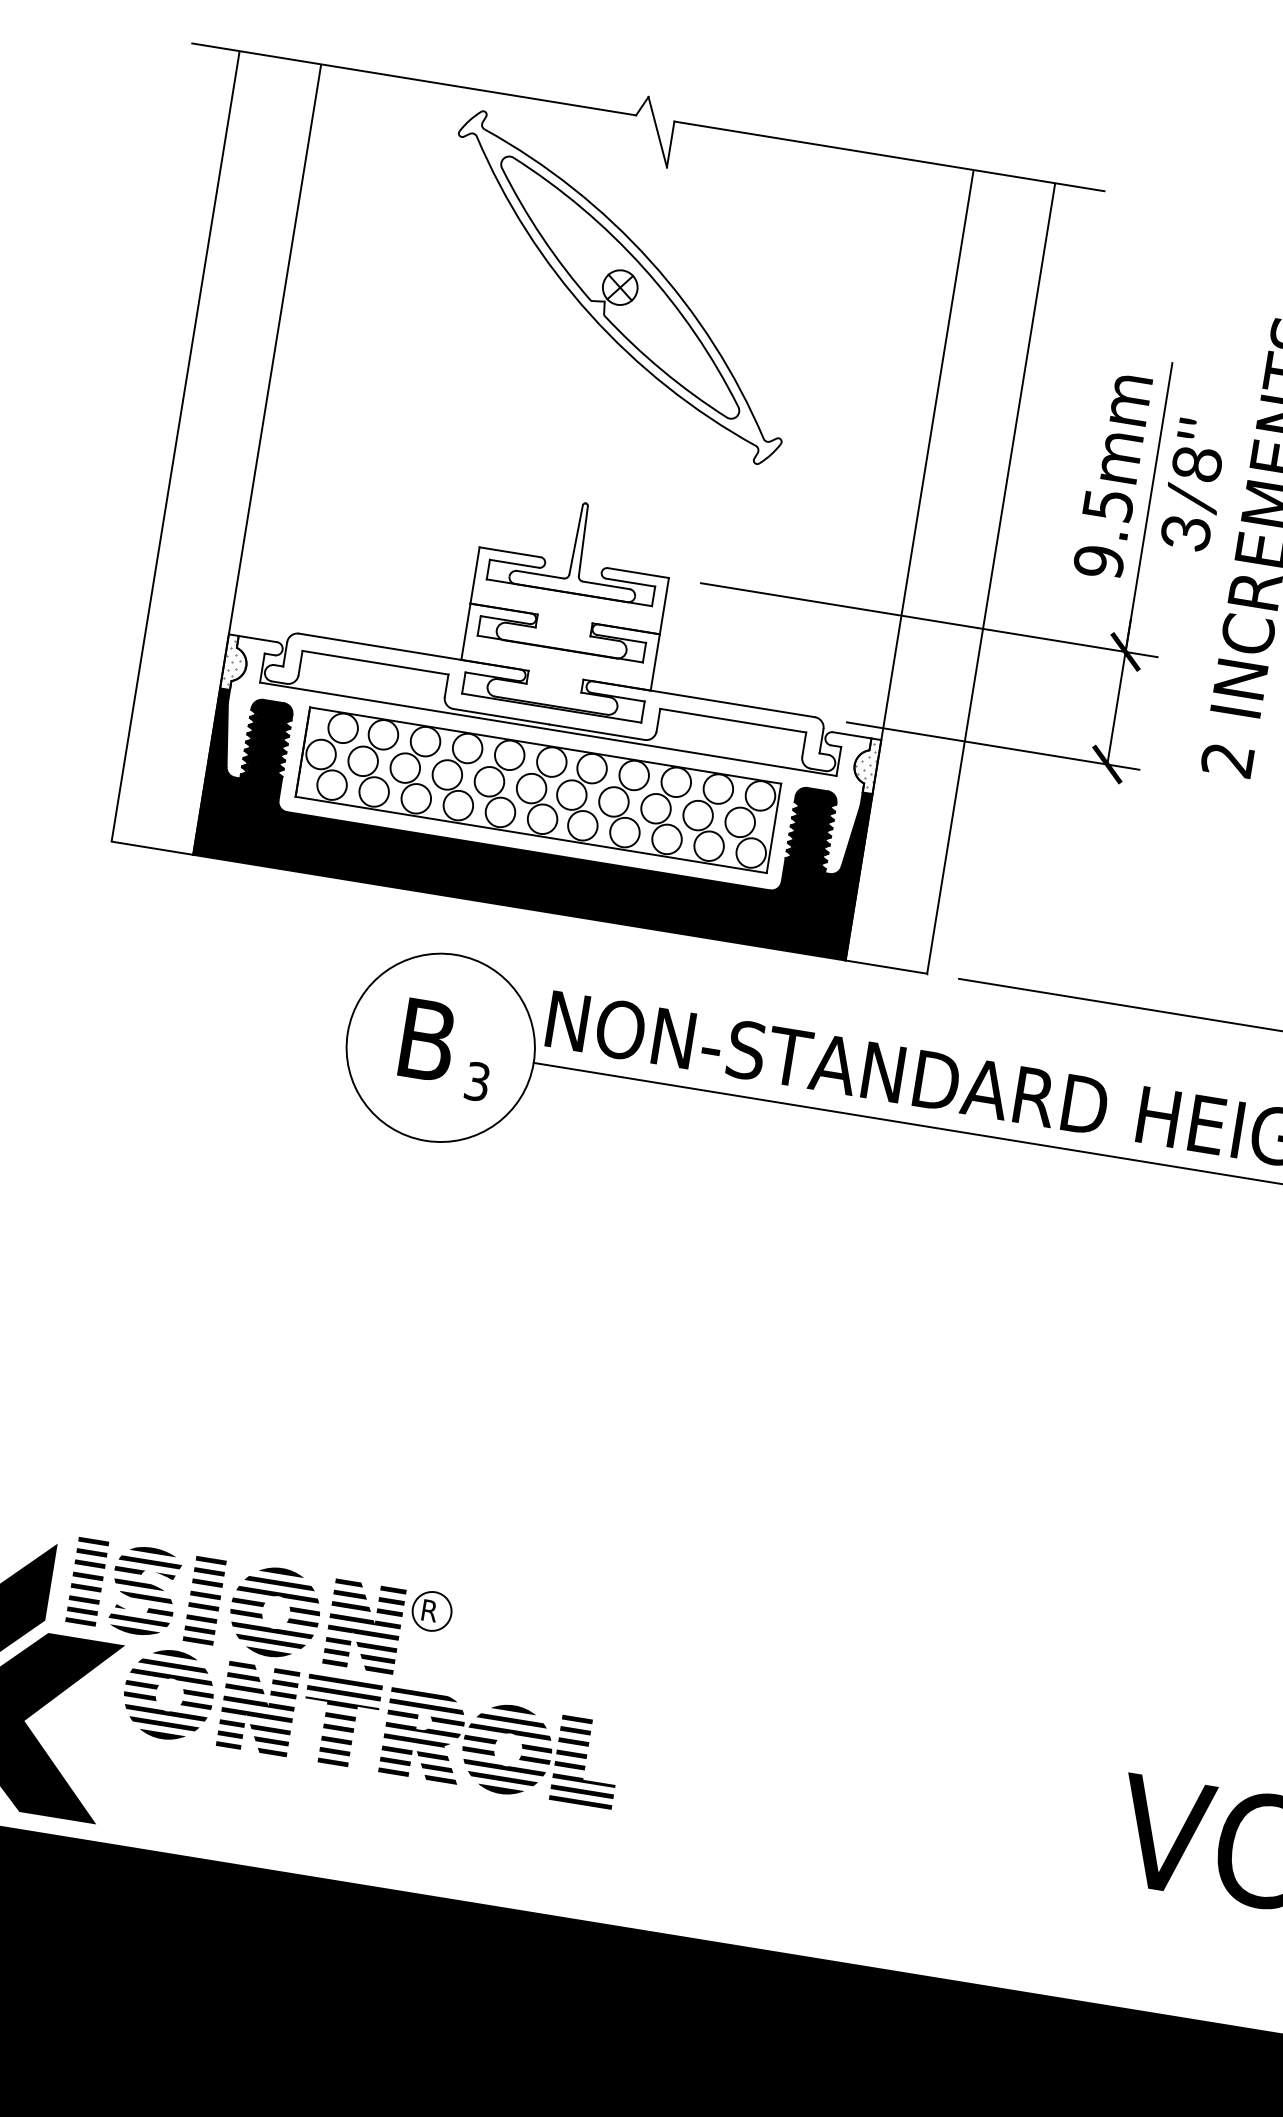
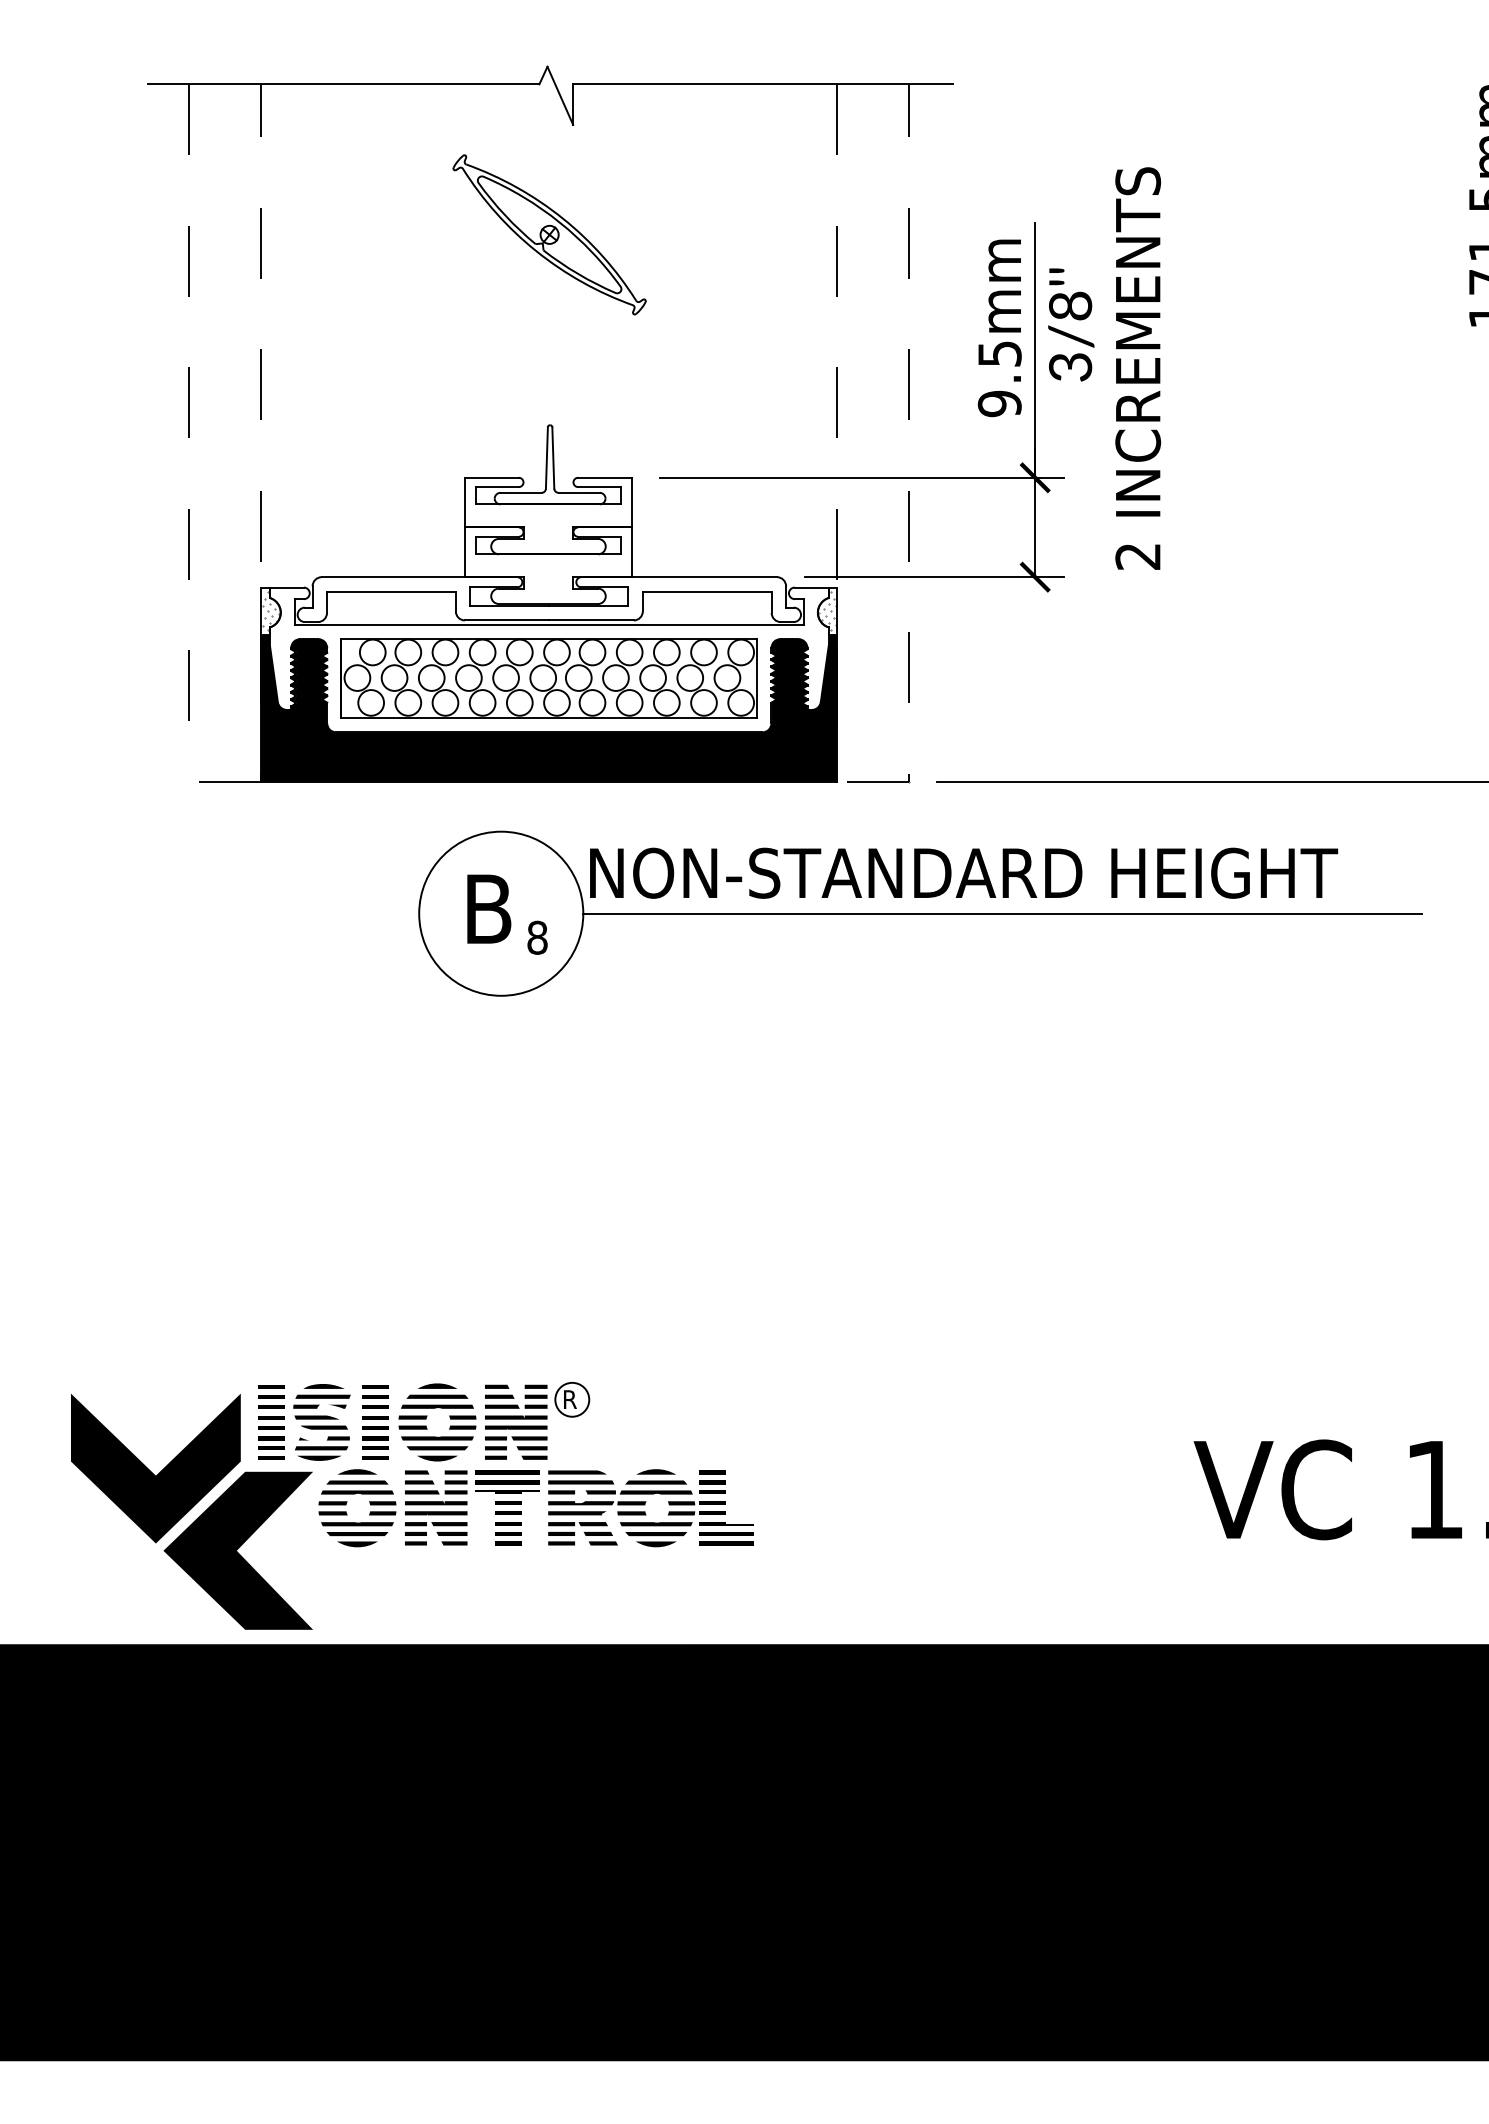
part: (620, 287) -> (549, 234), size x0.6
line: (152, 848) -> (225, 782), solid -> dashed
line: (886, 967) -> (873, 782), solid -> dashed
text: (477, 1081) -> (537, 937), 3 -> 8

